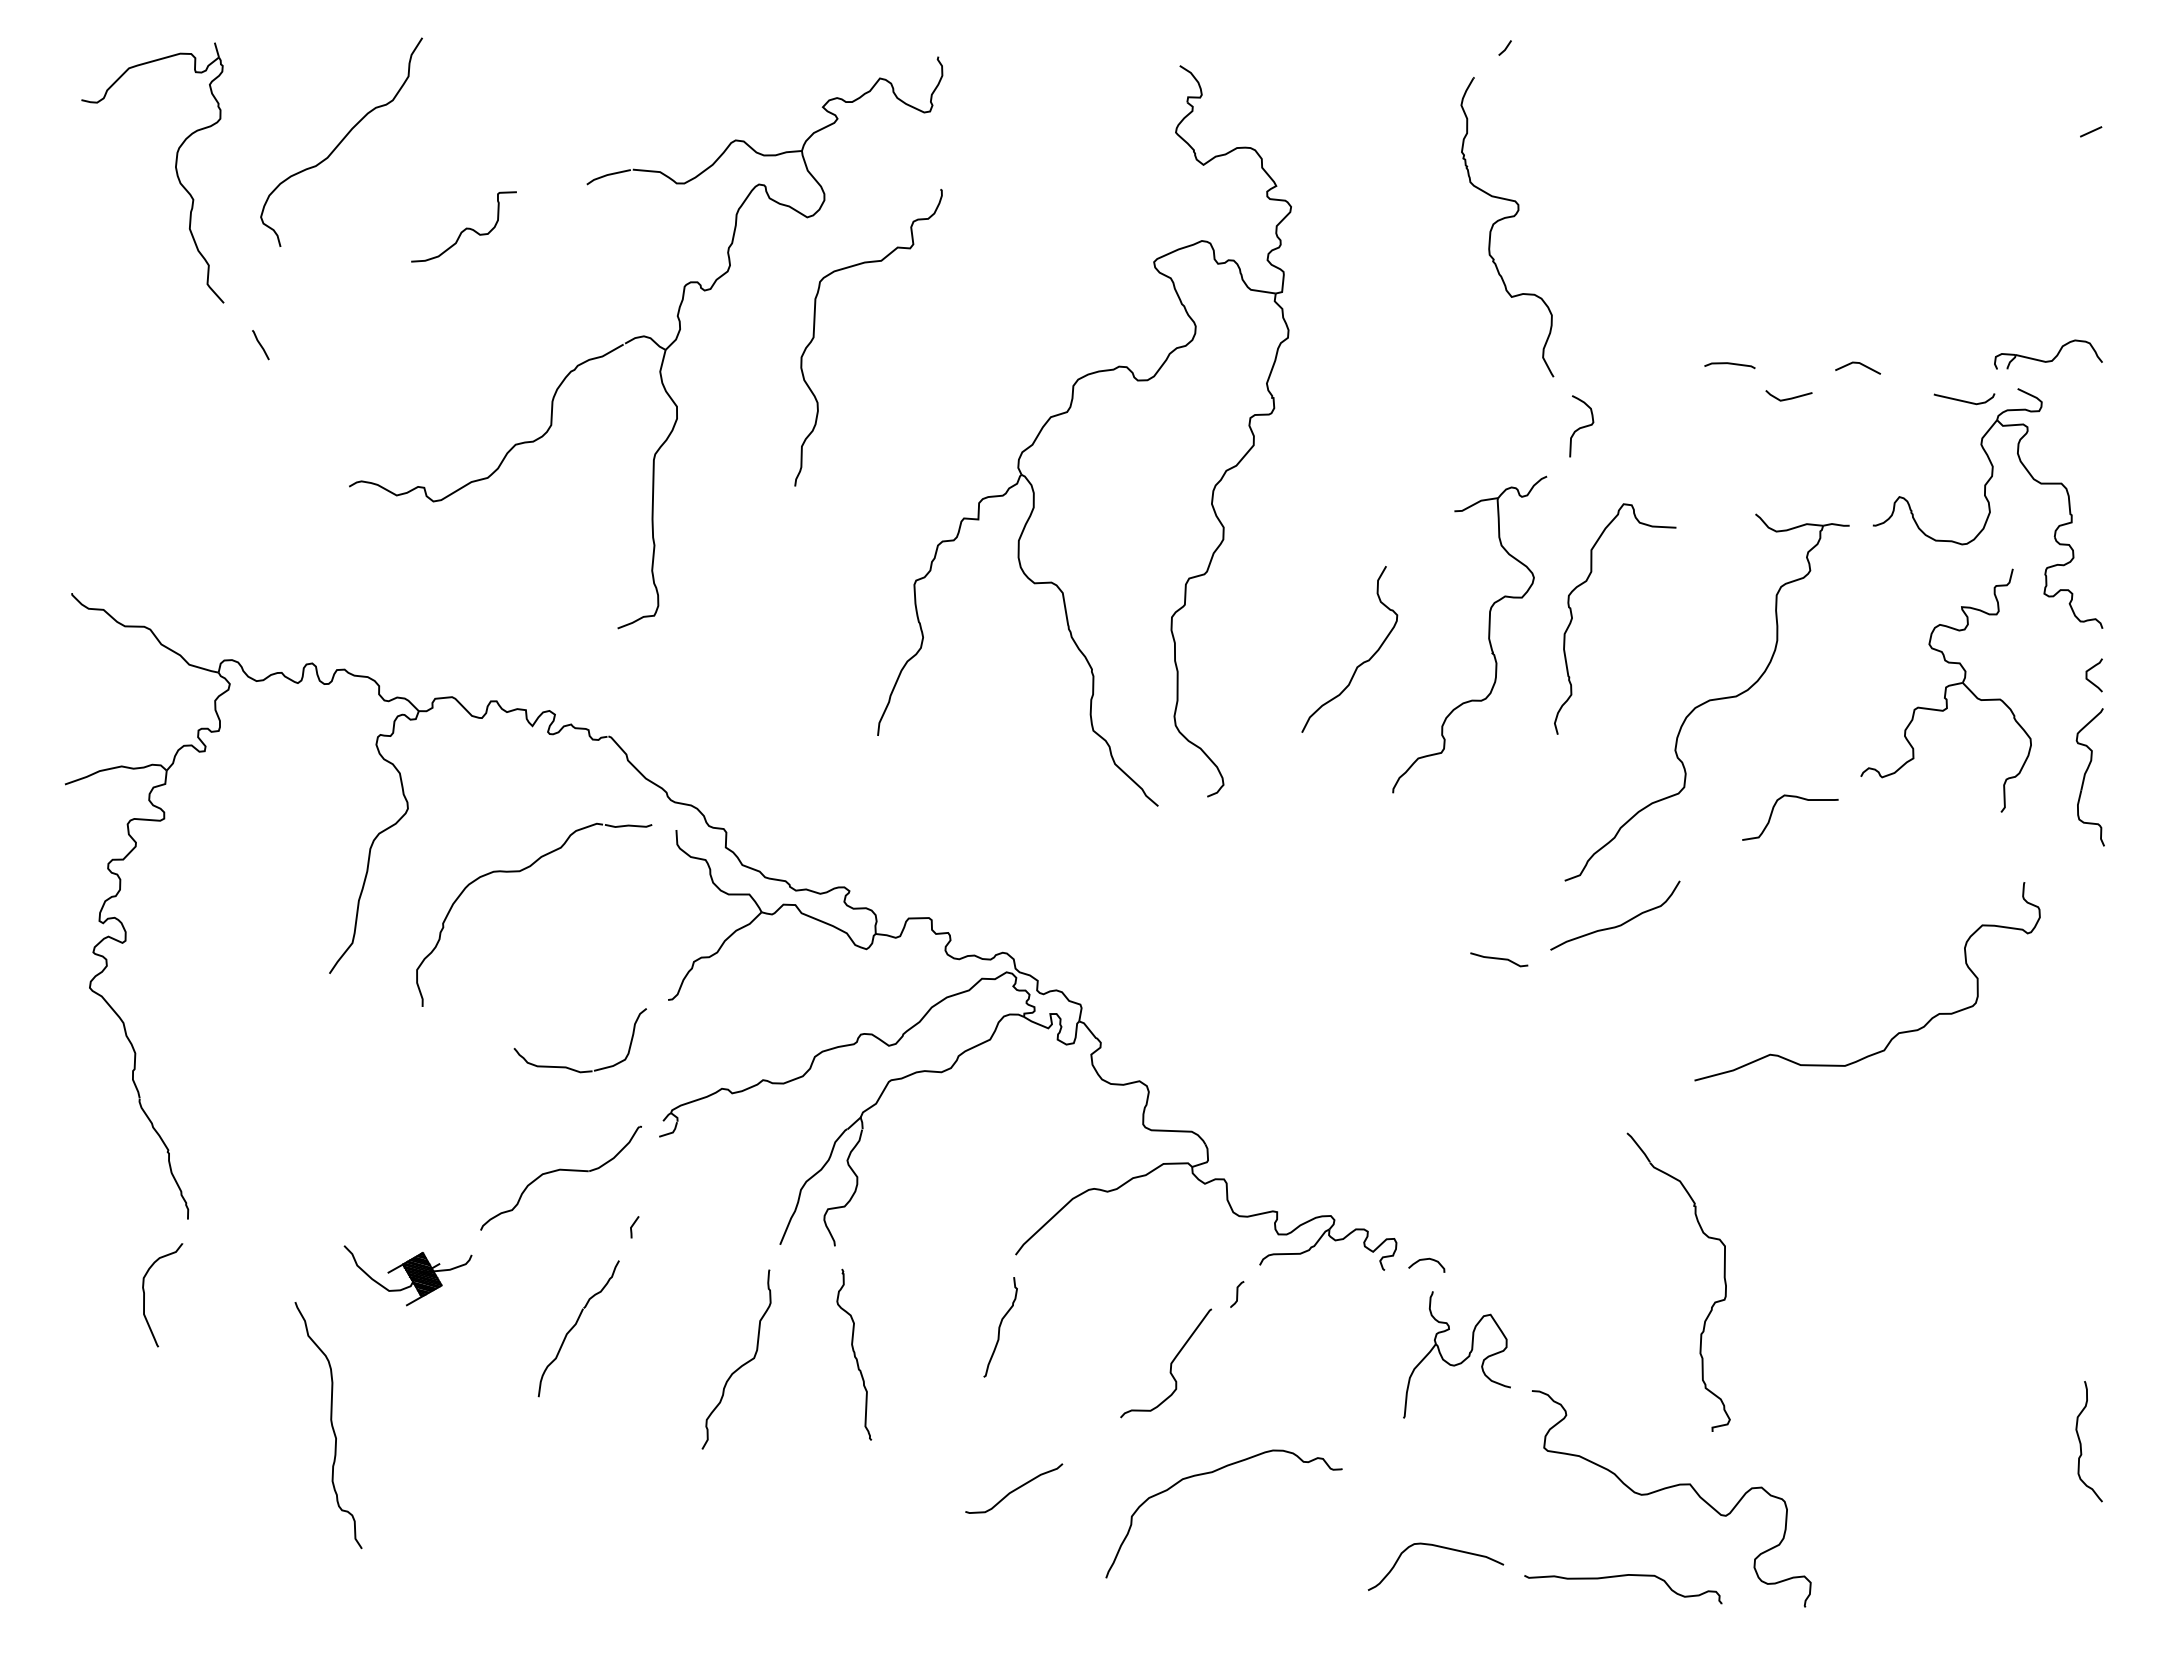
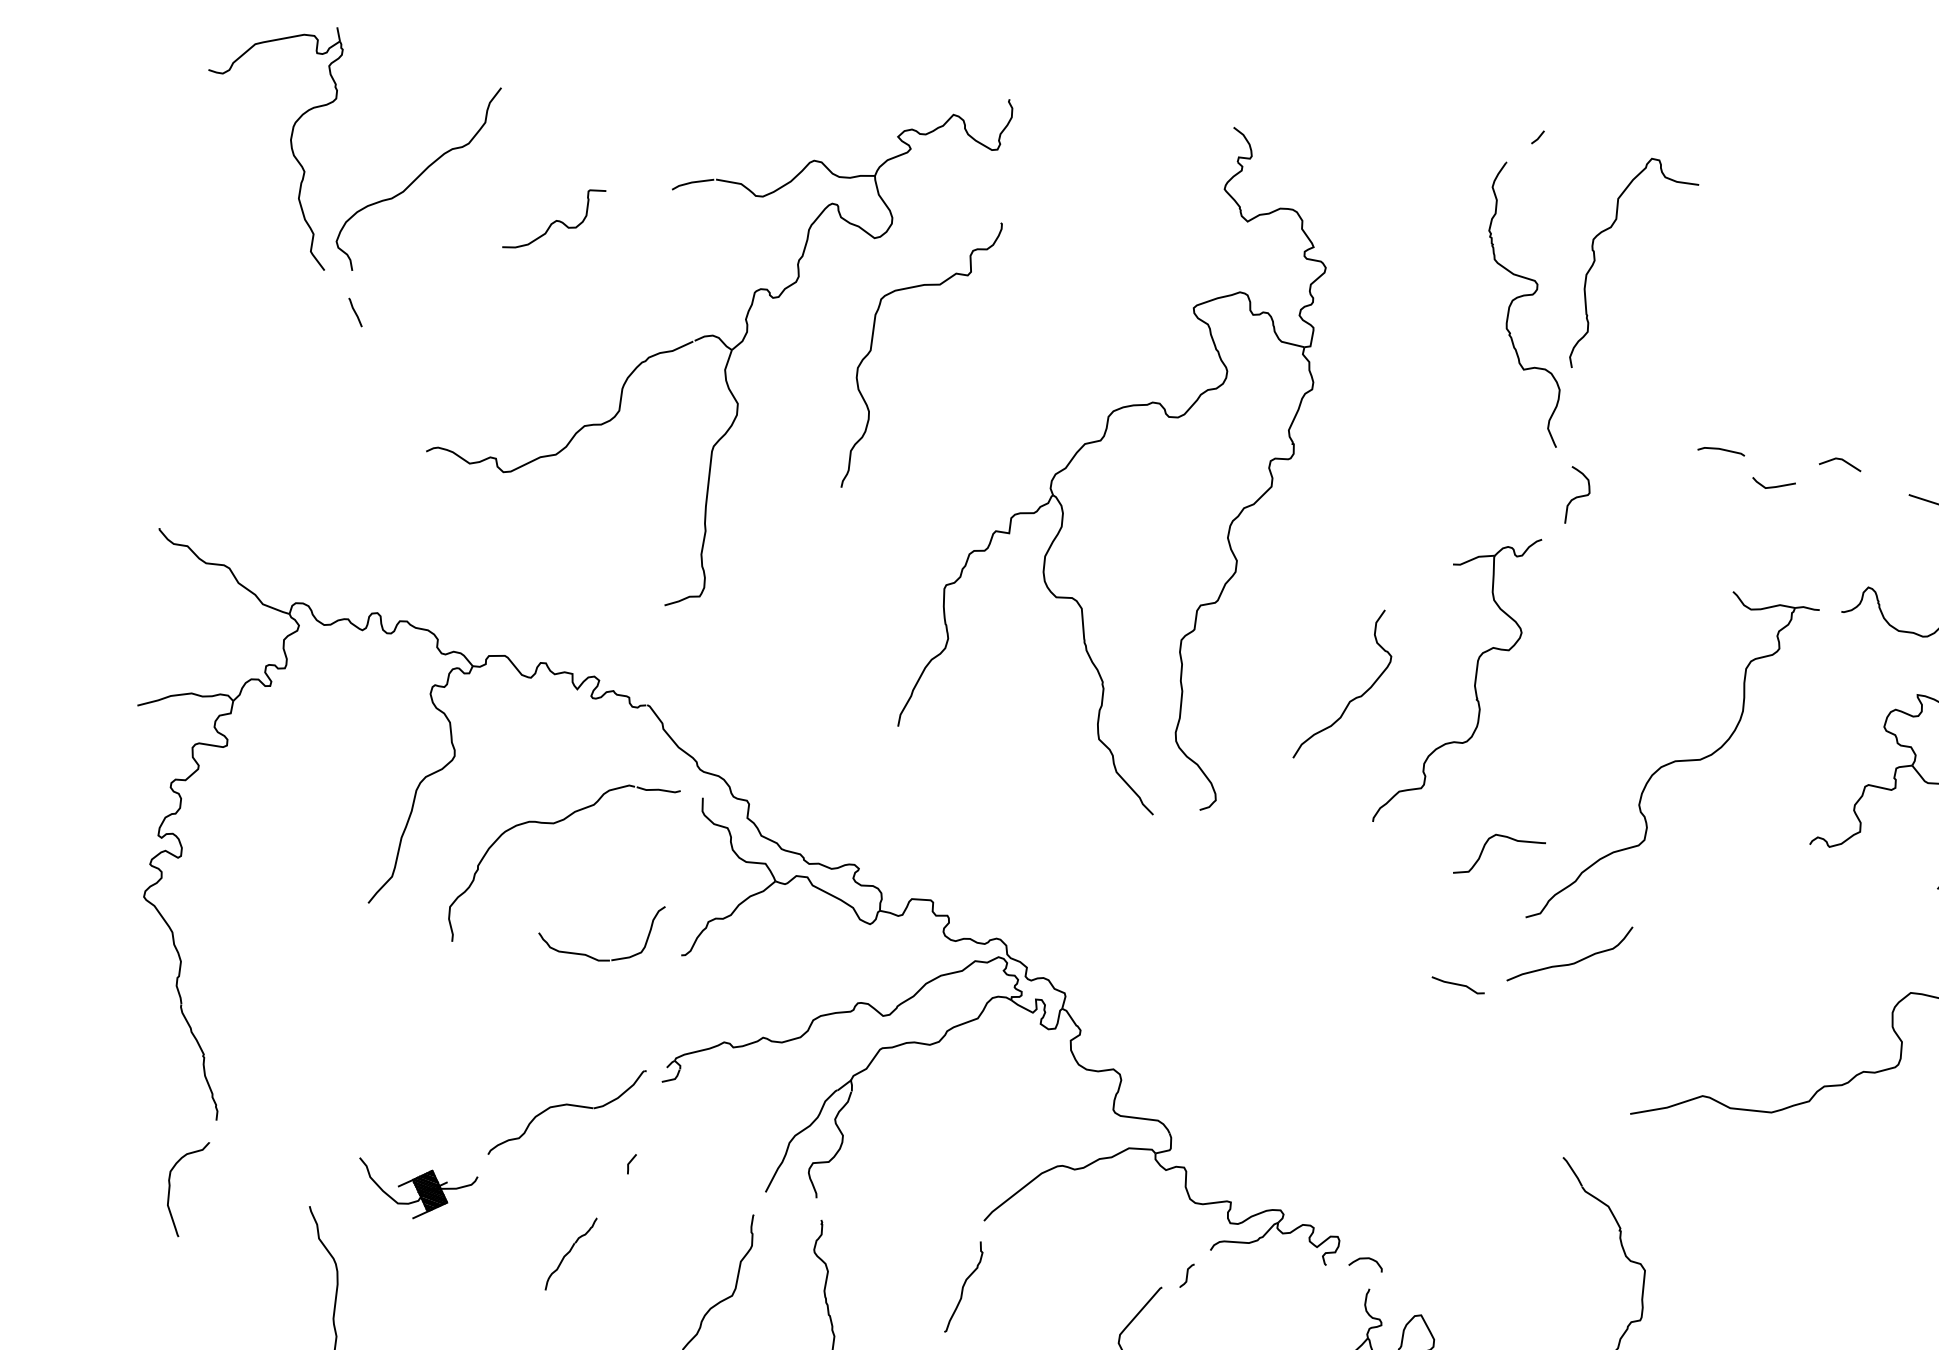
curve: (341, 141) -> (417, 177), moved
curve: (1572, 618) -> (1595, 260), moved
curve: (1773, 811) -> (1484, 848), moved
part: (569, 1067) -> (588, 955), moved
part: (578, 1328) -> (571, 1253), size x0.6

